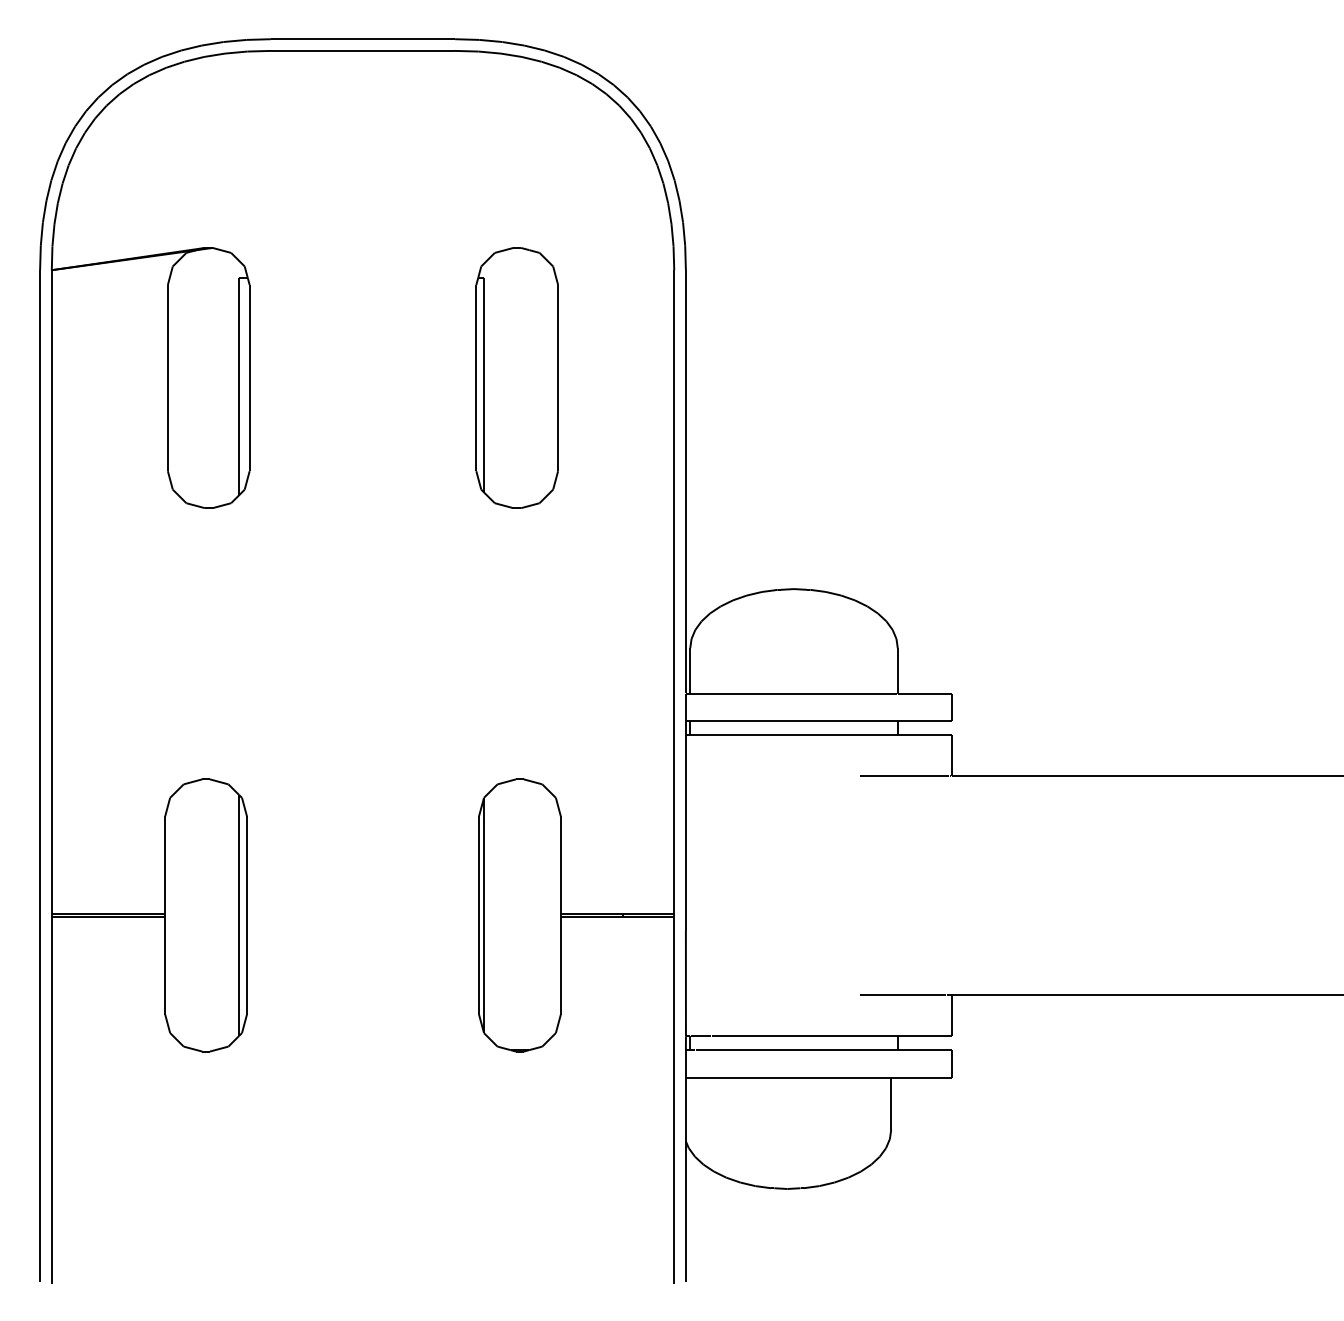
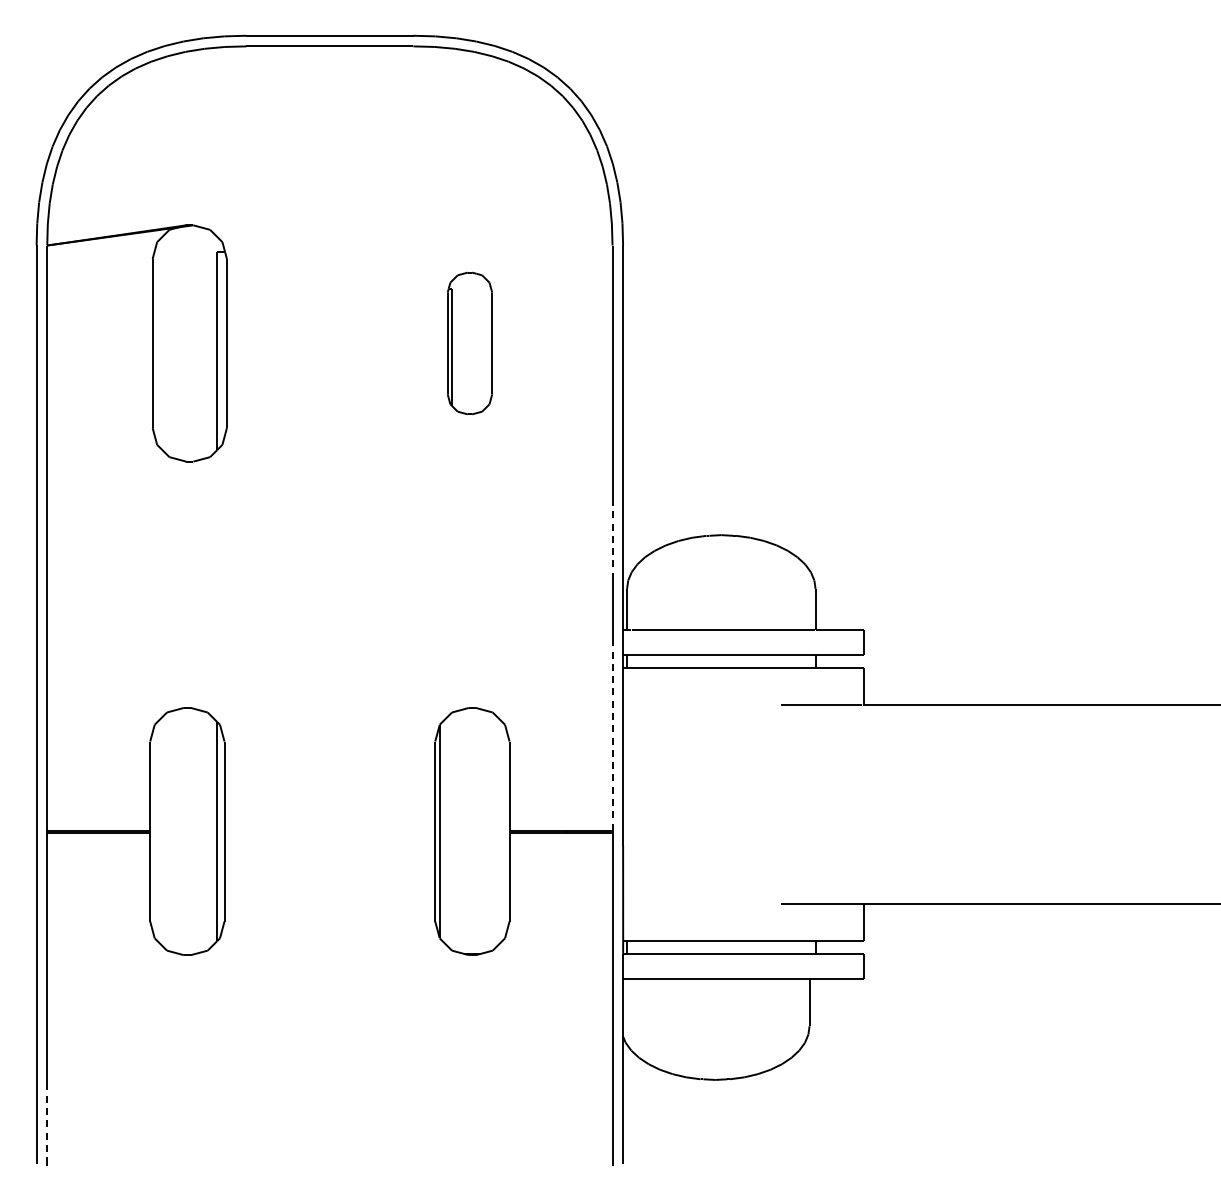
part: (516, 378) -> (469, 343), size x0.6
line: (674, 590) -> (612, 536), solid -> dashed
line: (674, 808) -> (612, 734), solid -> dashed
line: (52, 1240) -> (47, 1126), solid -> dashed

